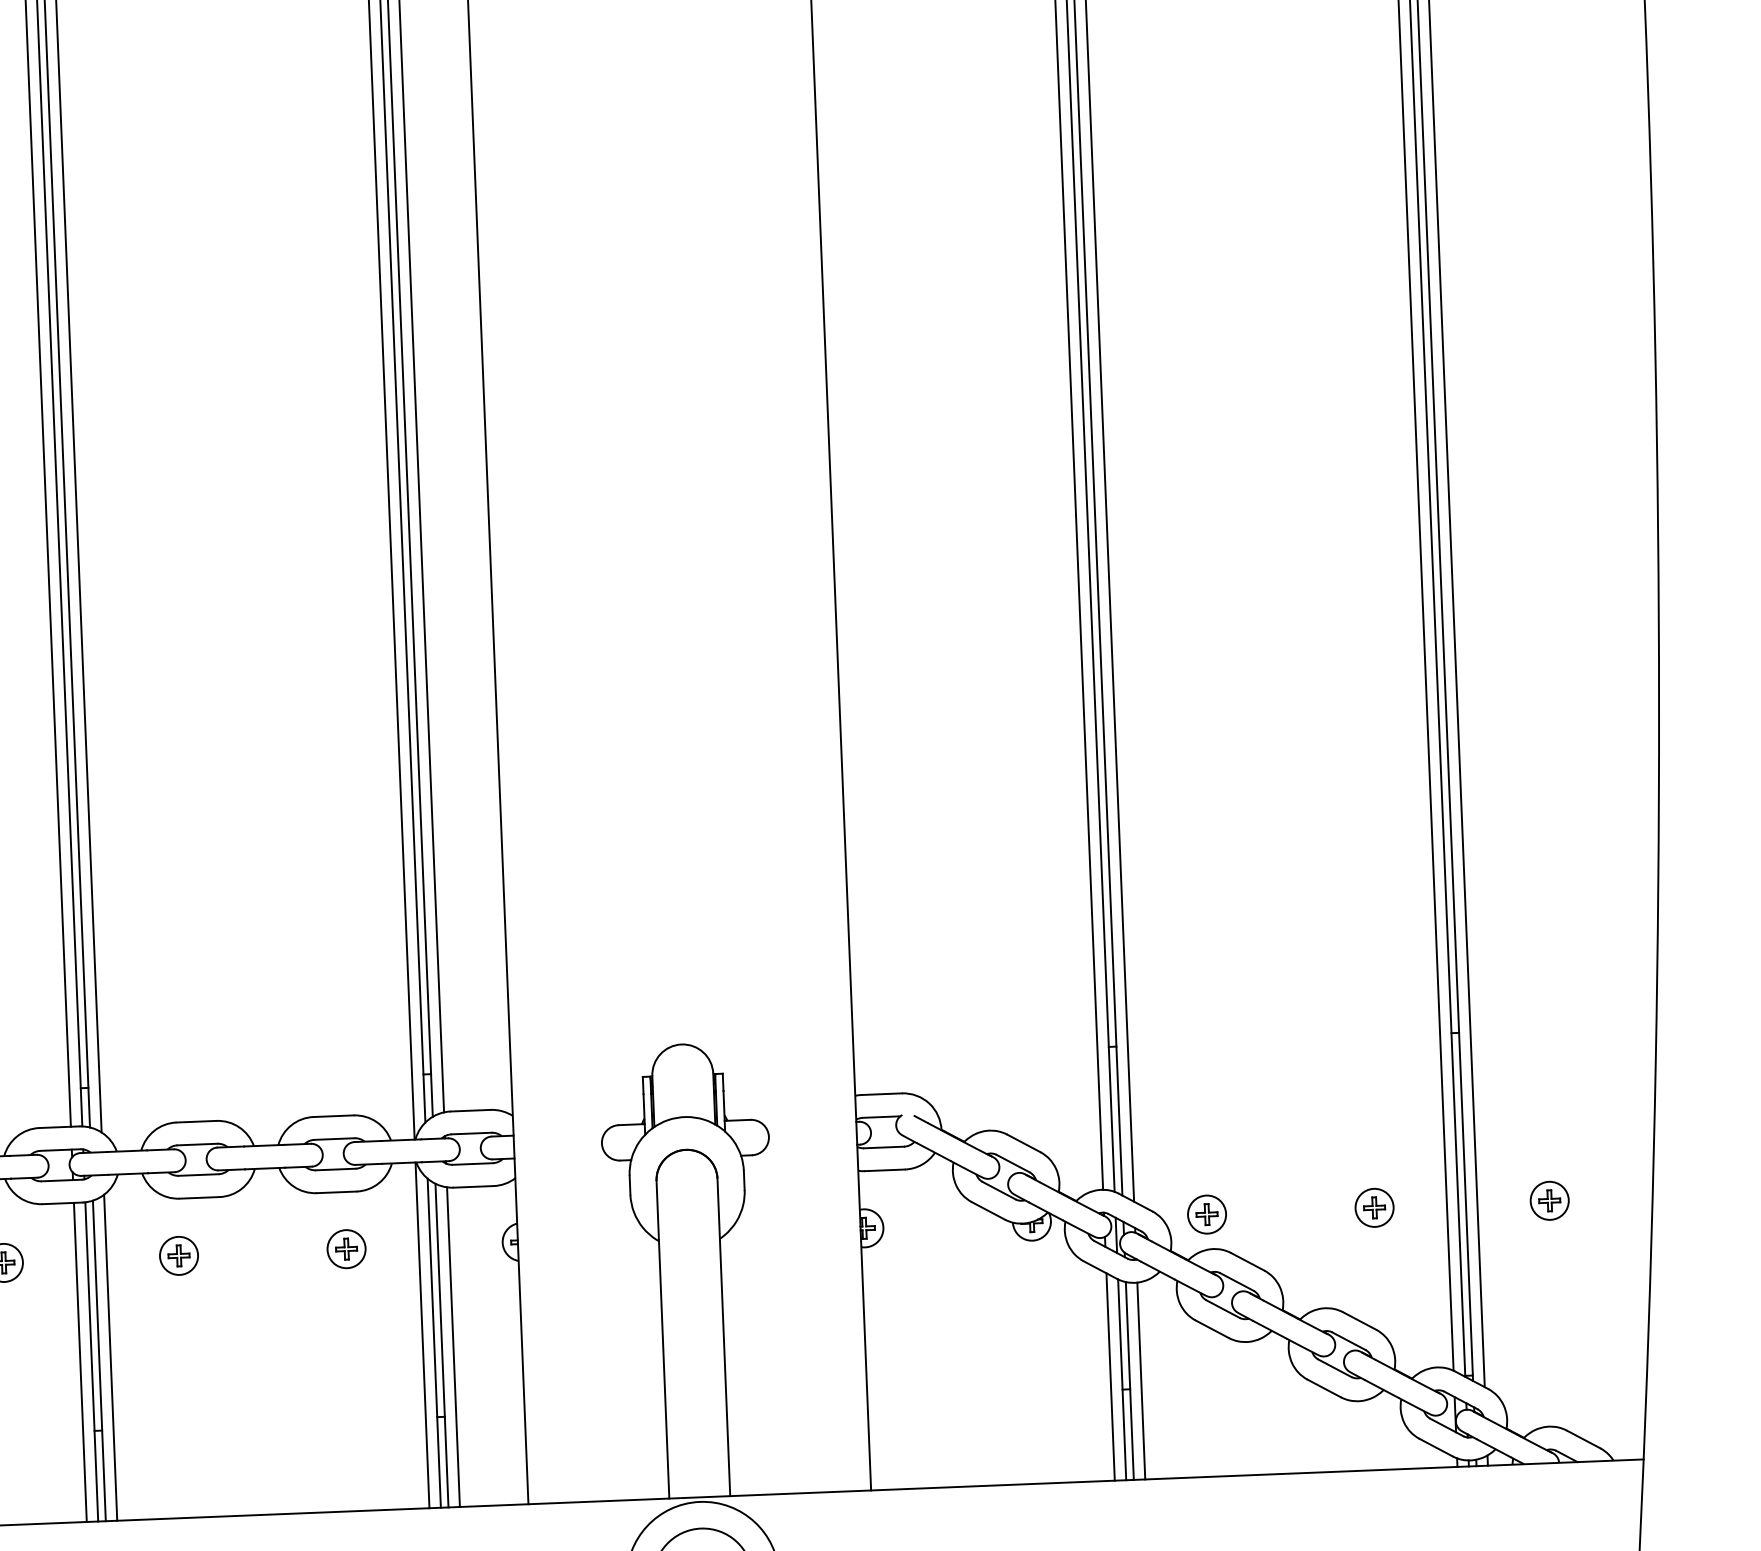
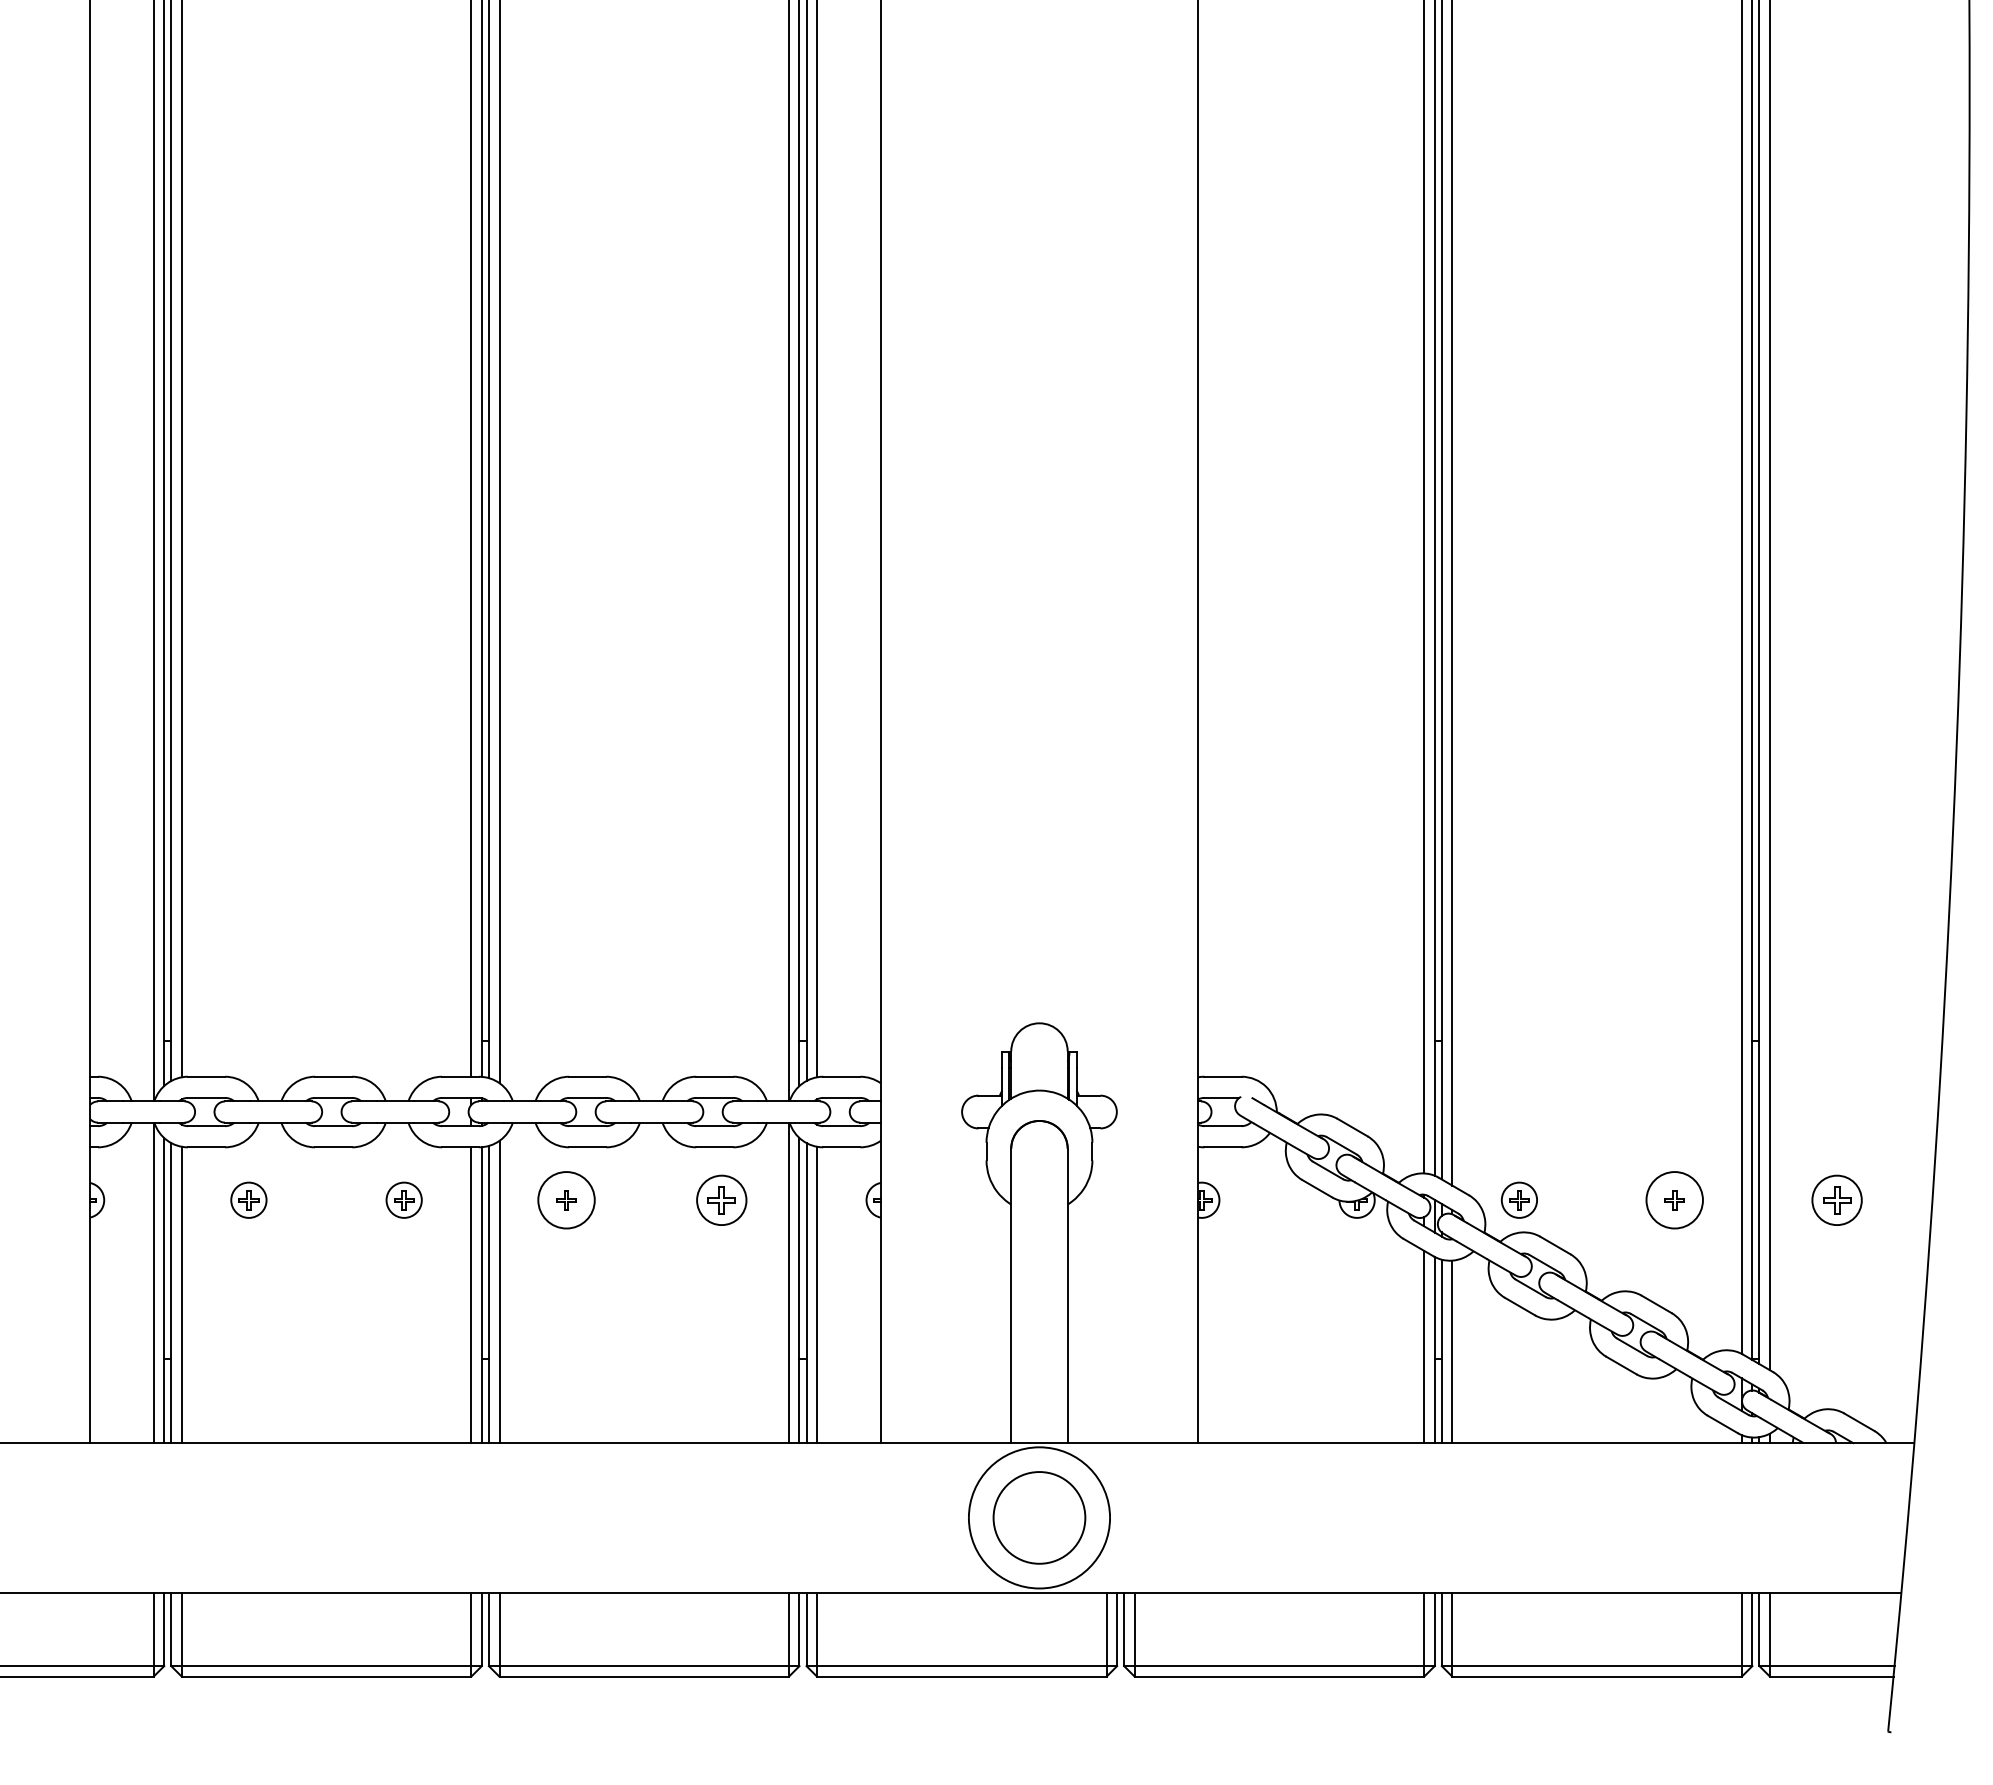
part: (1549, 1200) -> (1836, 1199), size x1.4
circle: (1374, 1207) -> (1674, 1199), size x1.6
part: (346, 1248) -> (721, 1199), size x1.4
circle: (178, 1255) -> (566, 1199), size x1.6

